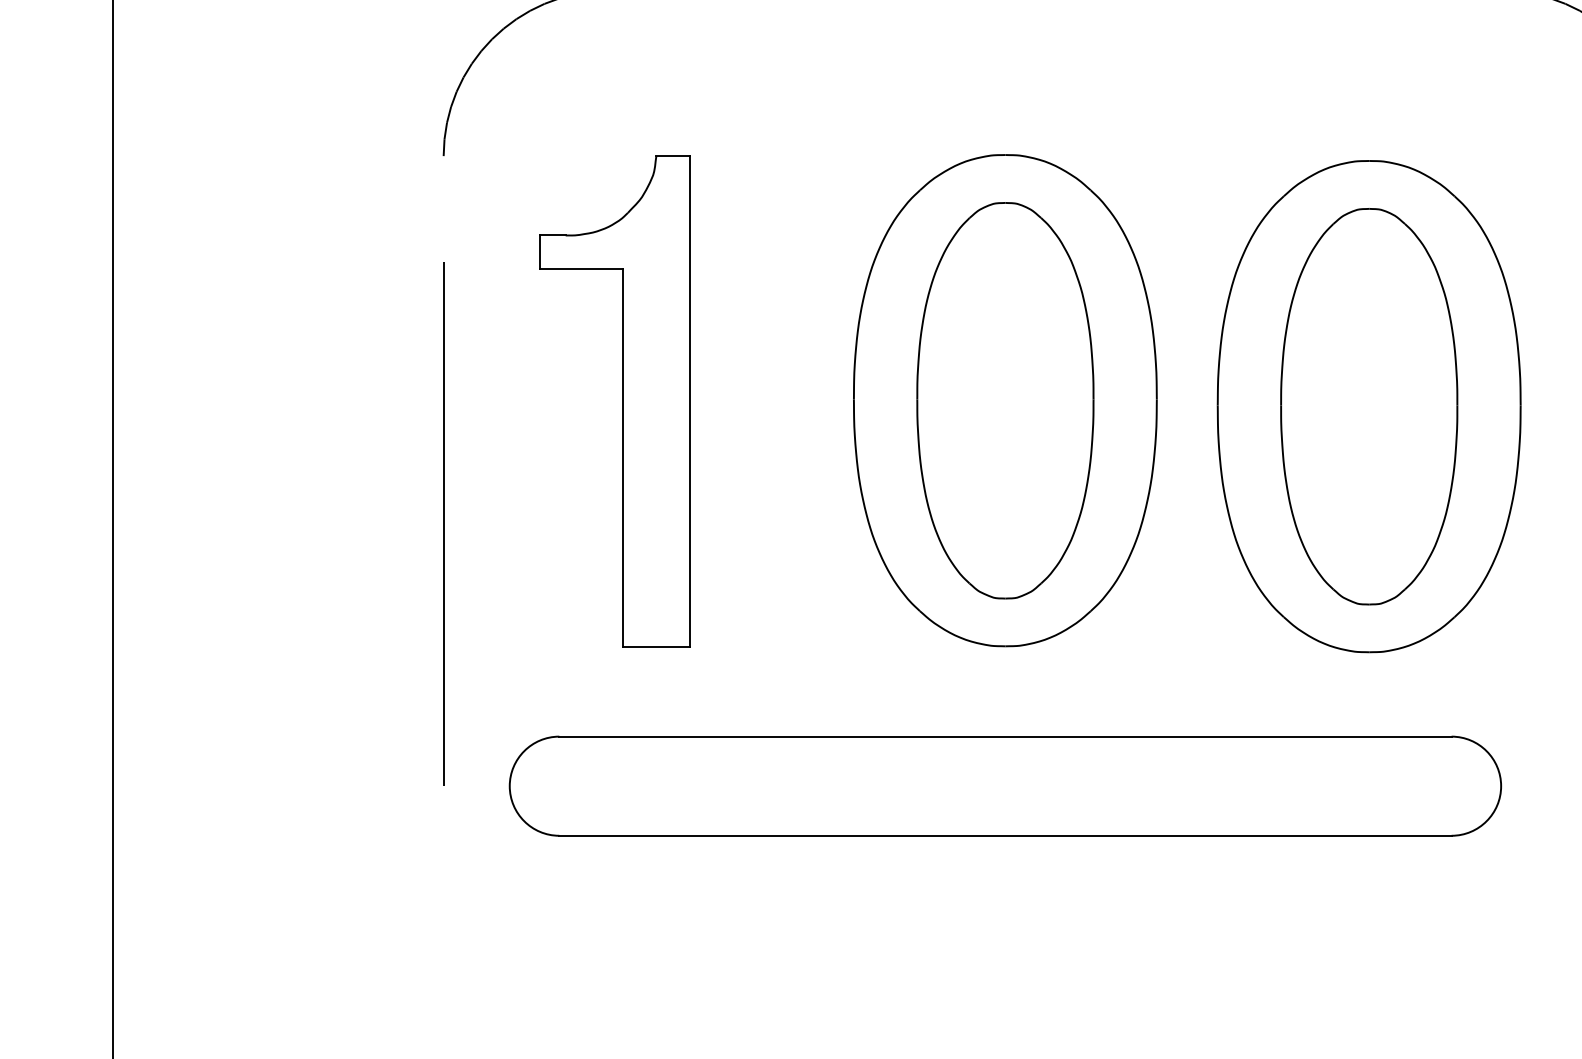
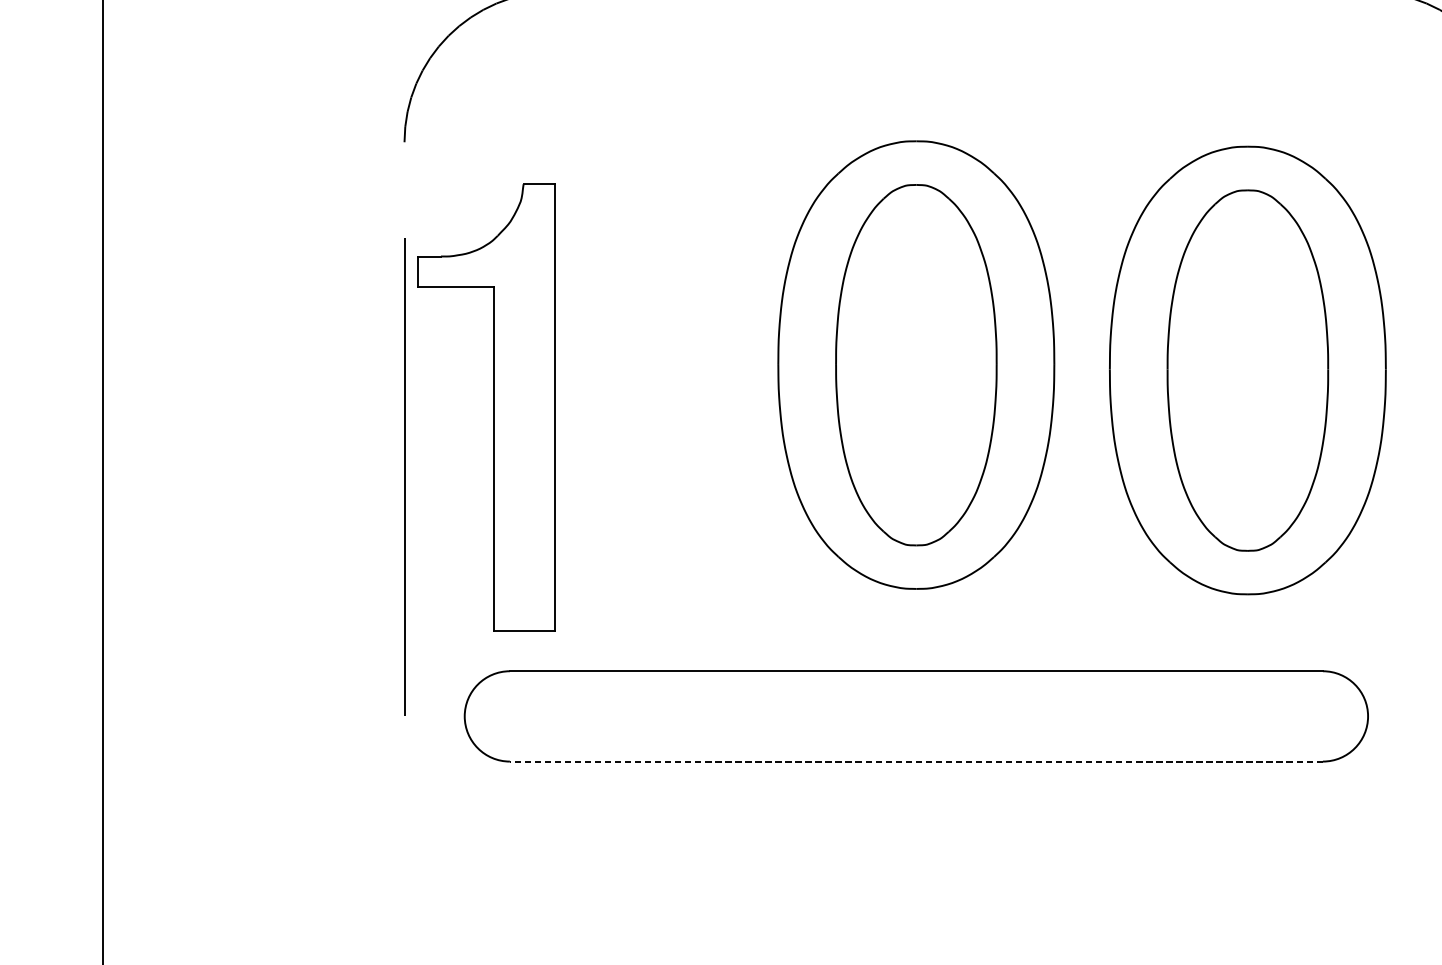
part: (622, 401) -> (492, 407), moved
line: (1004, 835) -> (915, 761), solid -> dashed

